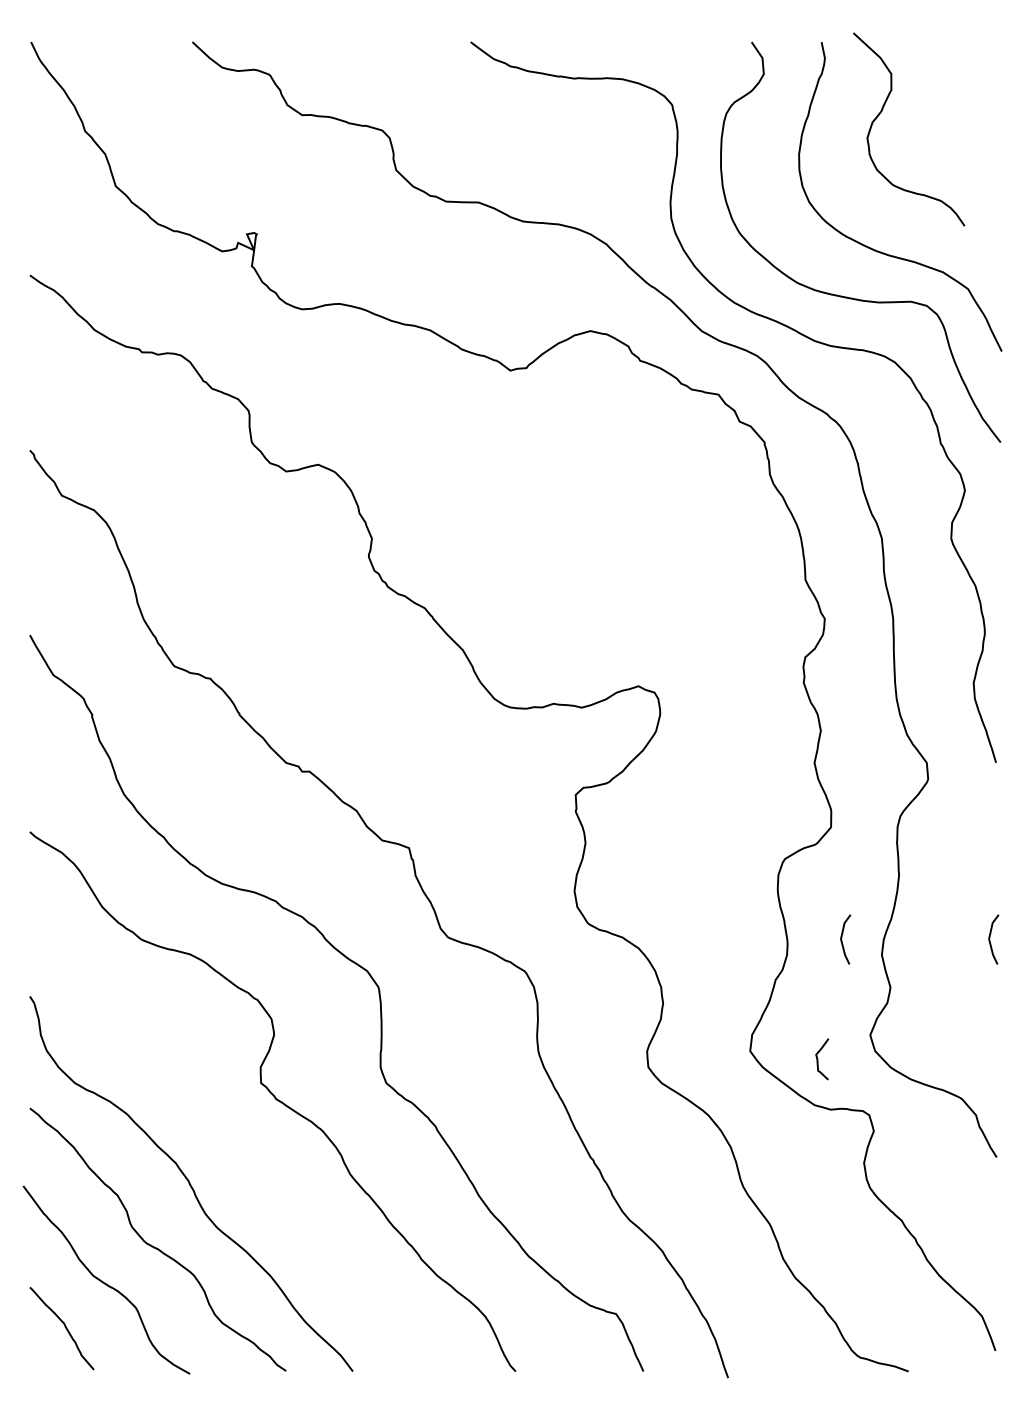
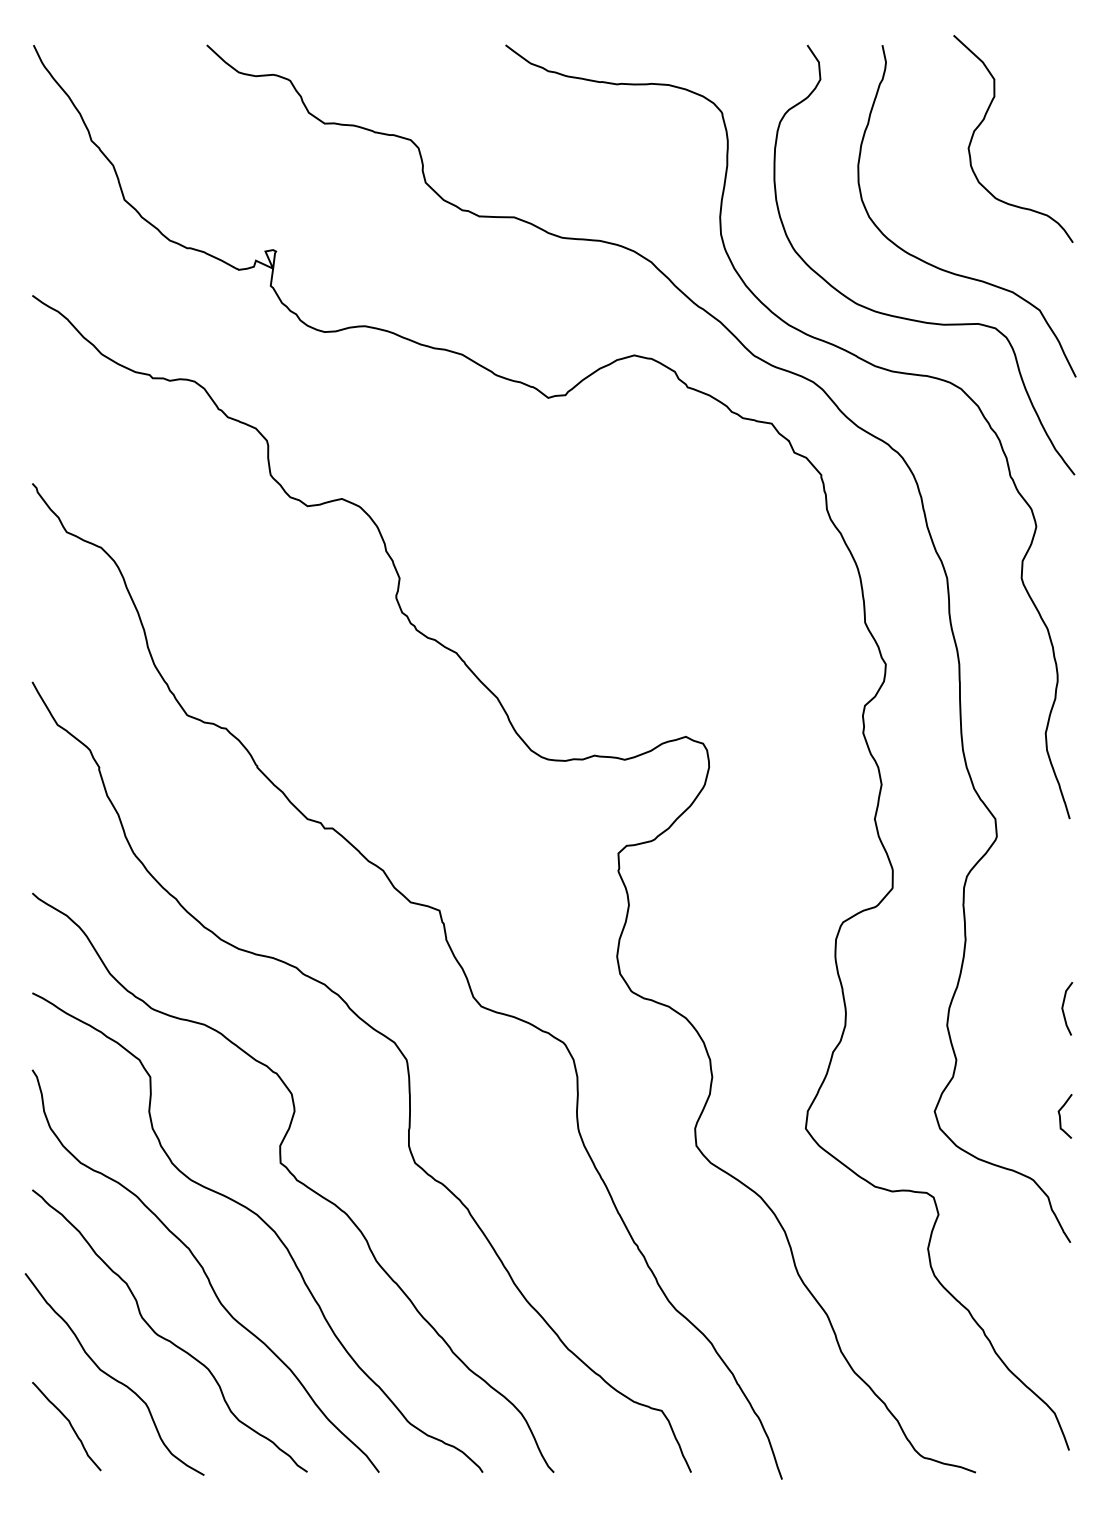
curve: (882, 112) -> (984, 120), moved
line: (842, 939) -> (904, 1008), removed
curve: (817, 1059) -> (1060, 1116), moved
curve: (247, 1140) -> (265, 1224), added

